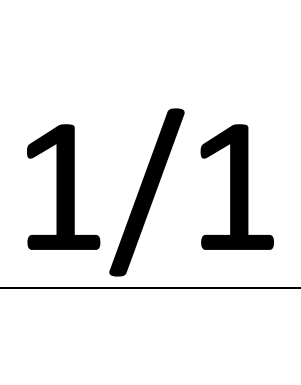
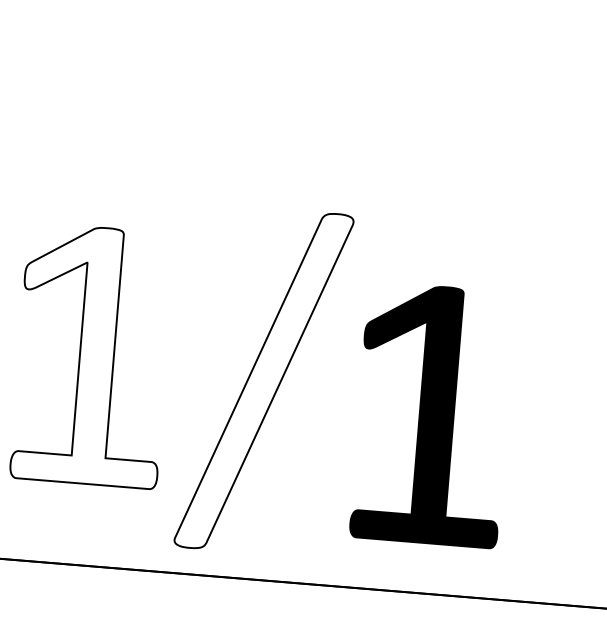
fill: (63, 186) -> (92, 354), removed
part: (236, 186) -> (431, 413), moved
fill: (146, 192) -> (263, 380), removed

